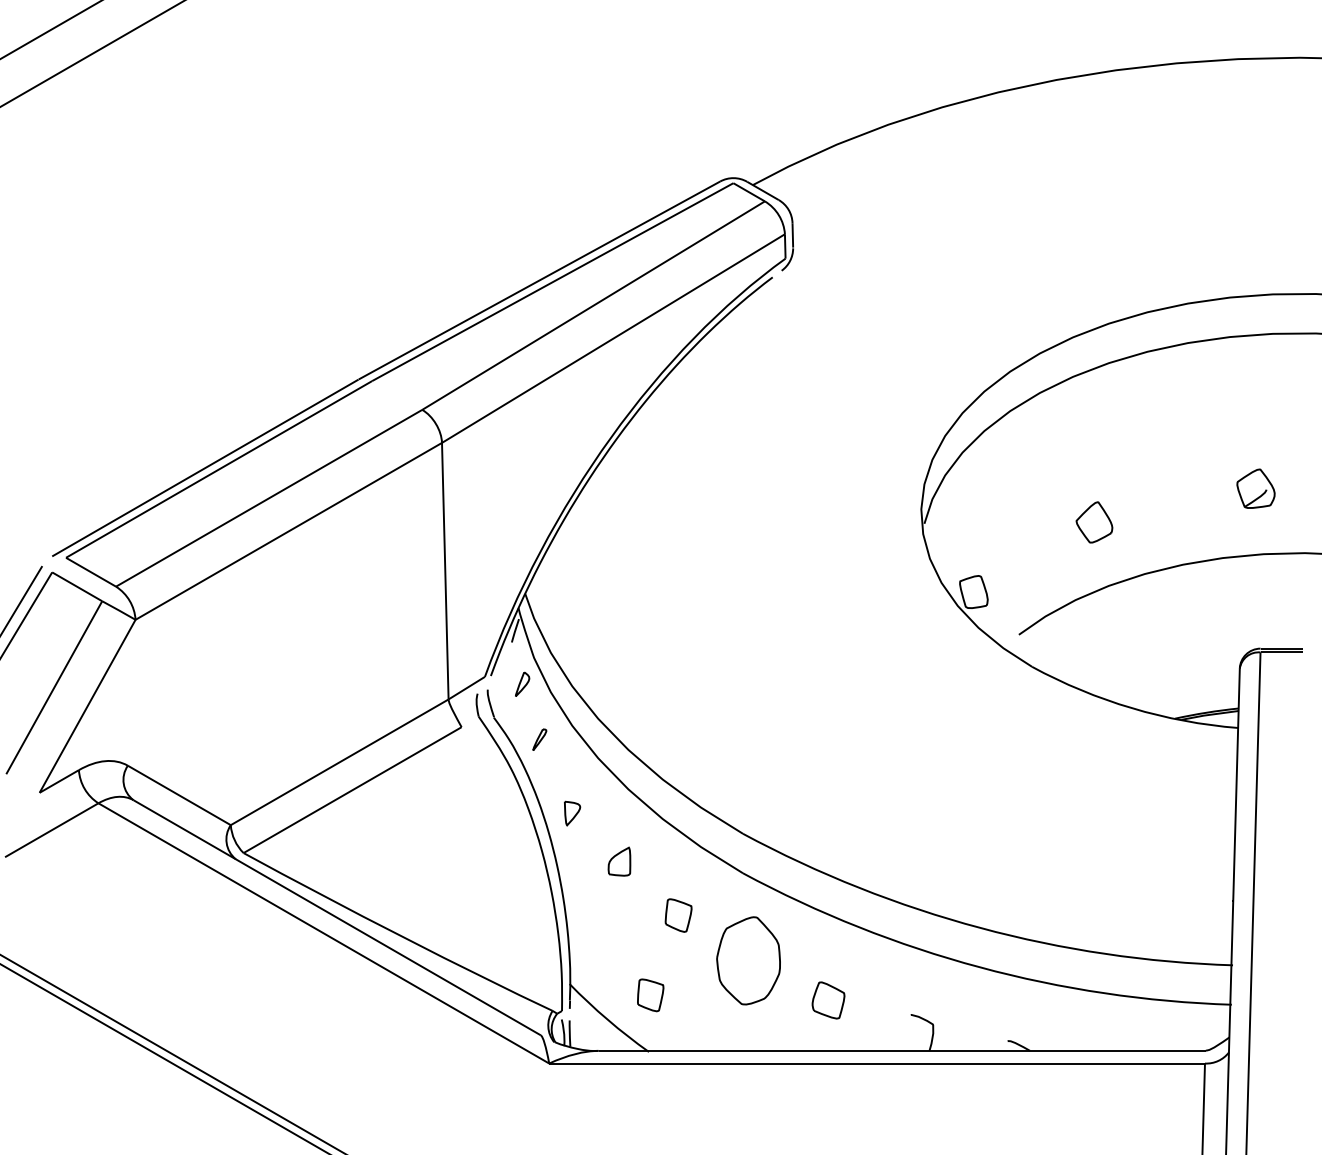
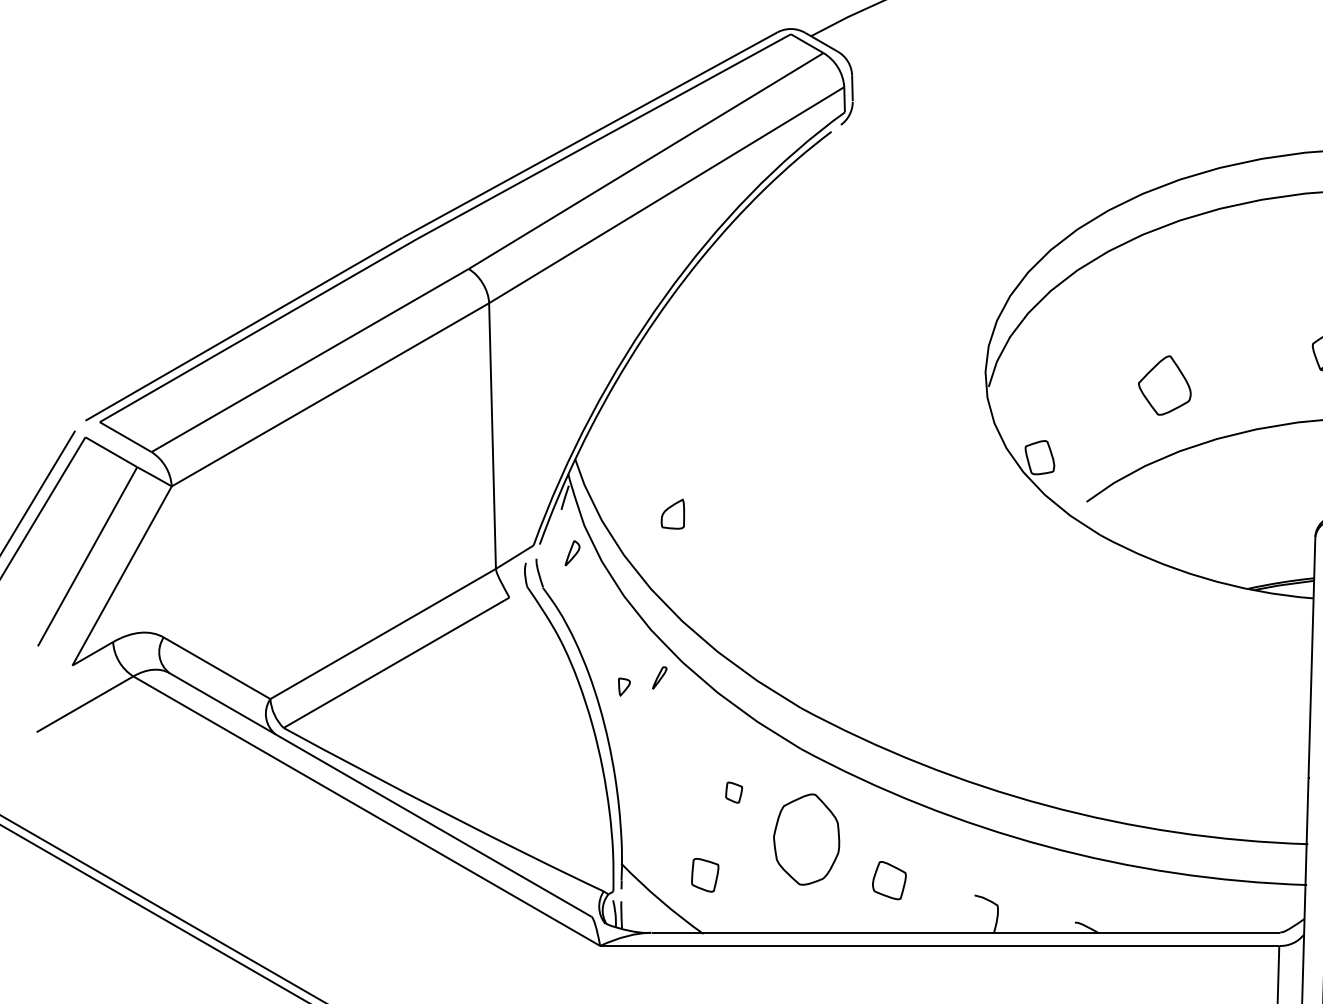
part: (1094, 522) -> (1164, 385), size x1.4
part: (539, 739) -> (659, 677), moved
part: (572, 813) -> (624, 686), size x0.7
part: (619, 861) -> (672, 514), moved
part: (678, 915) -> (734, 792), size x0.6

